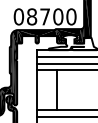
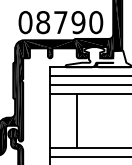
text: (58, 16) -> (78, 21), 08700 -> 08790

